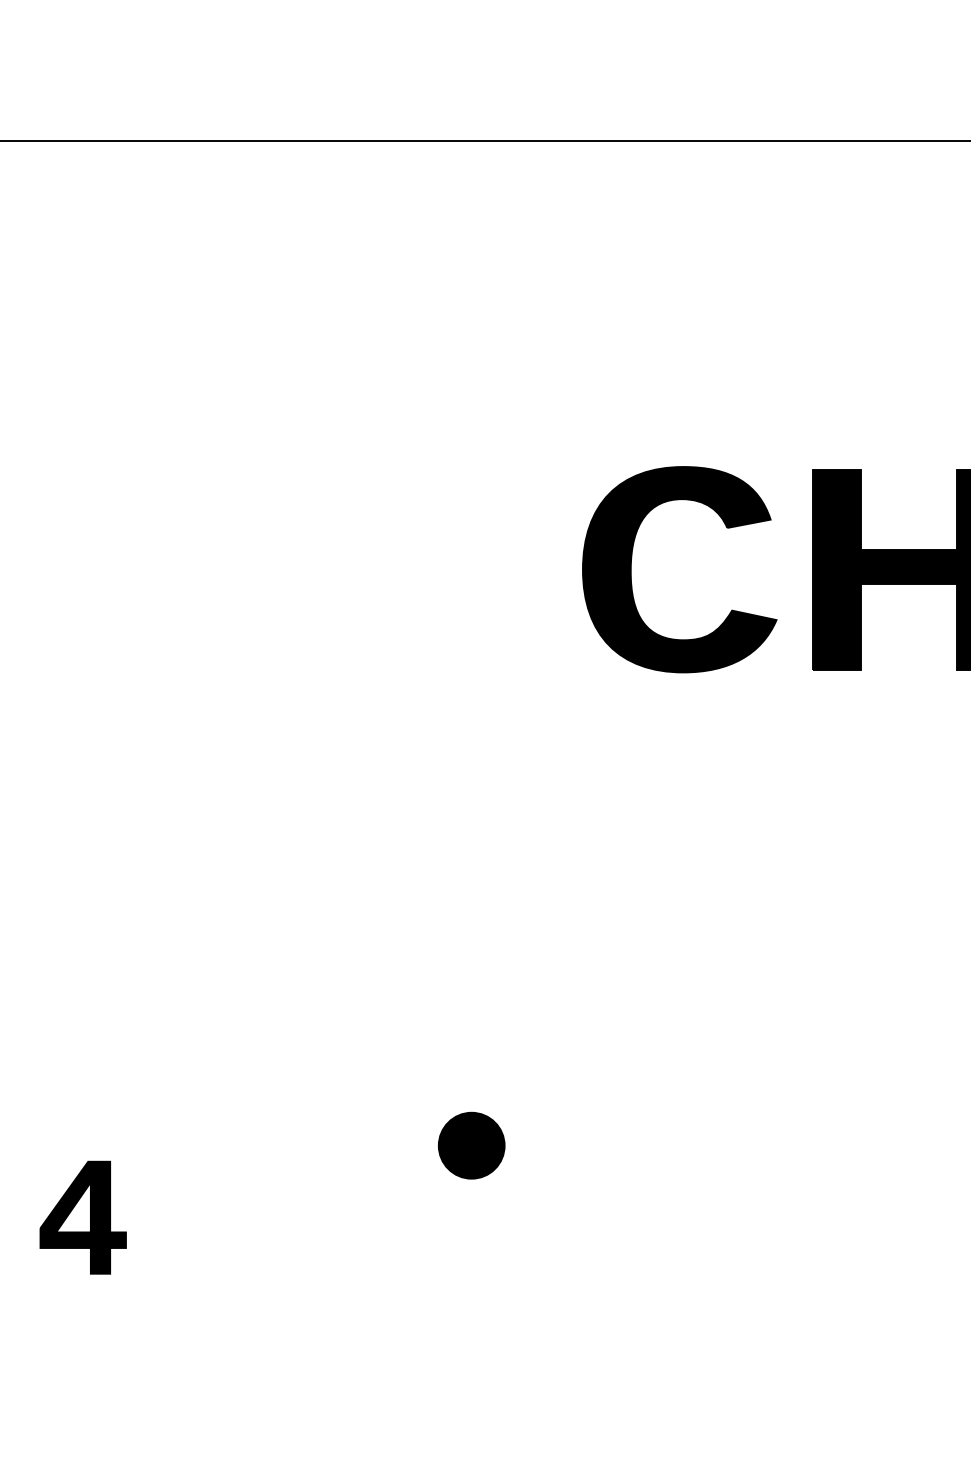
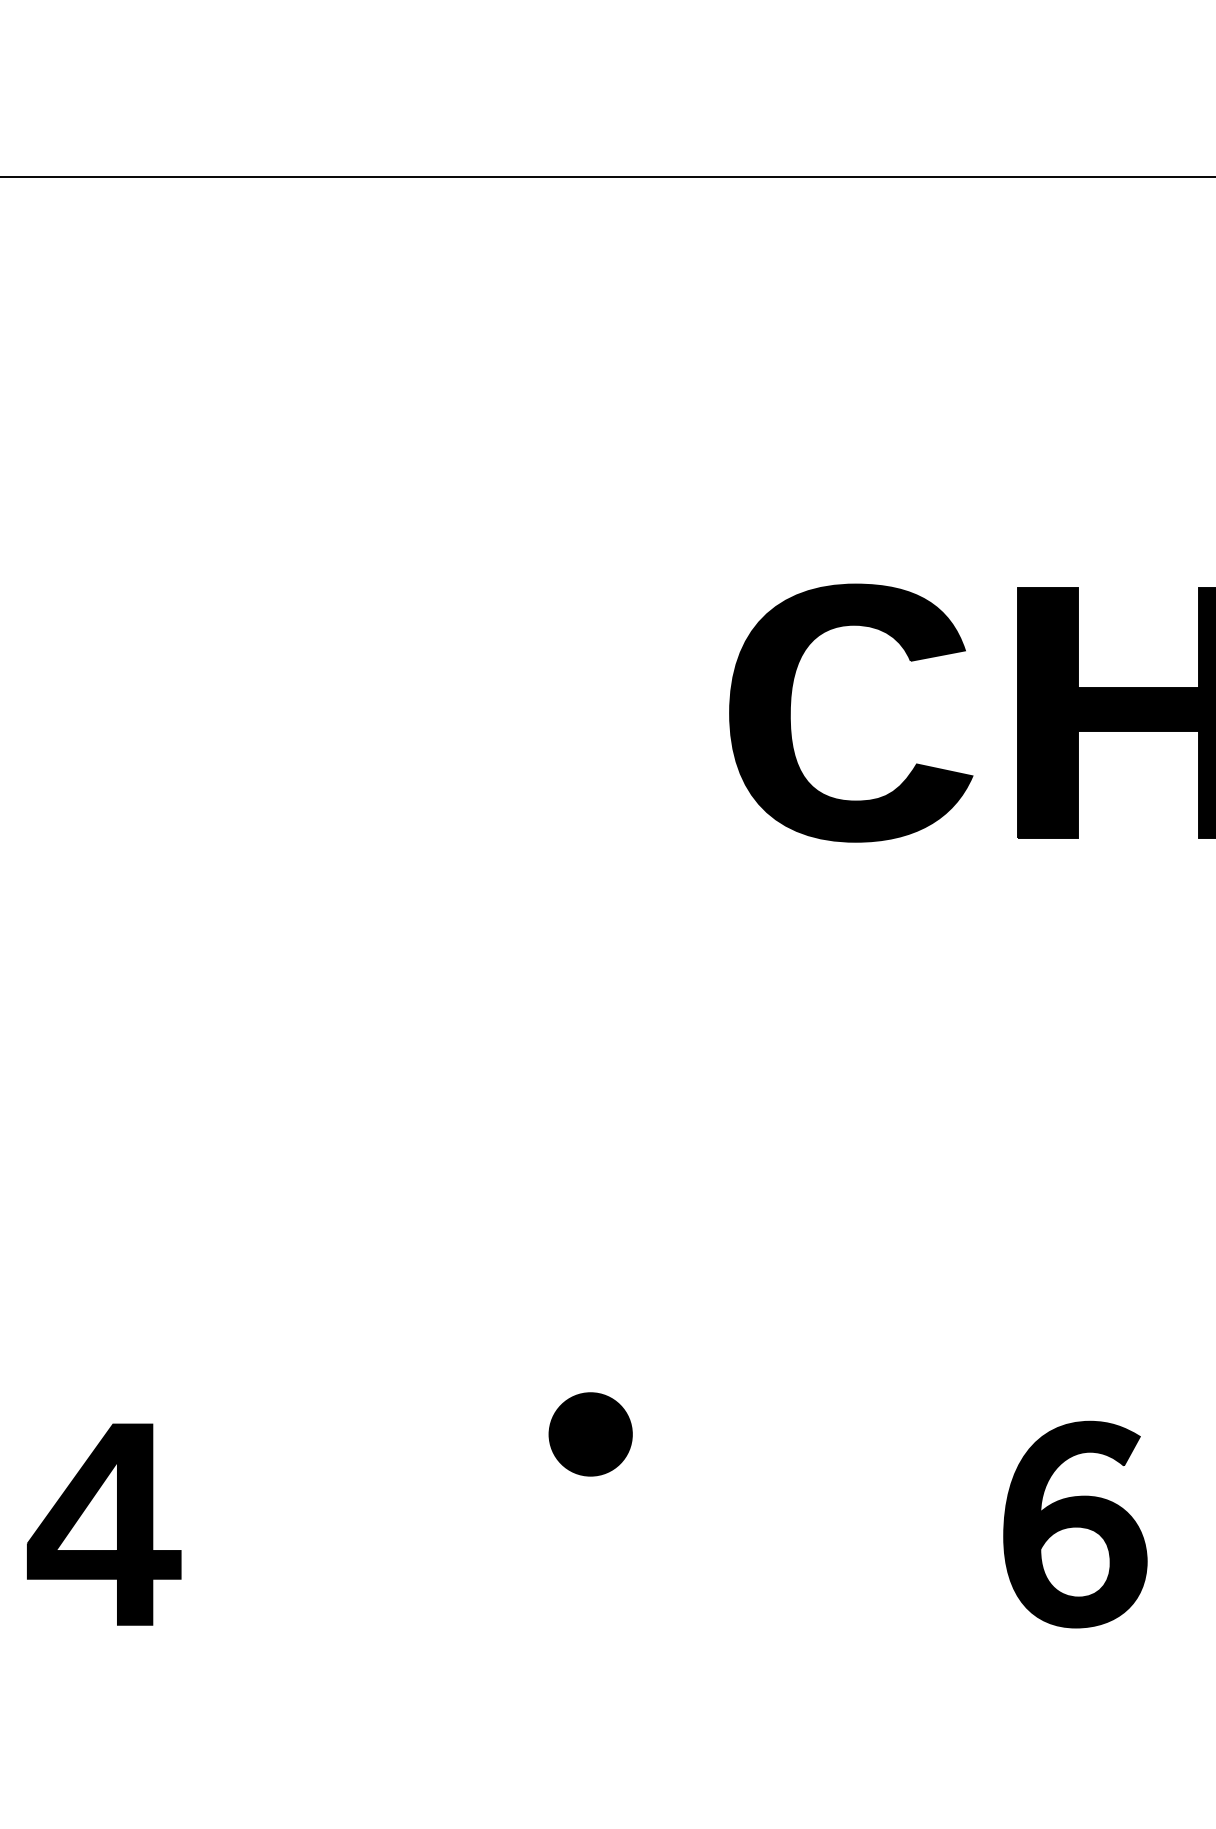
part: (83, 1217) -> (104, 1524), size x1.43
part: (858, 1217) -> (1075, 1524), added

